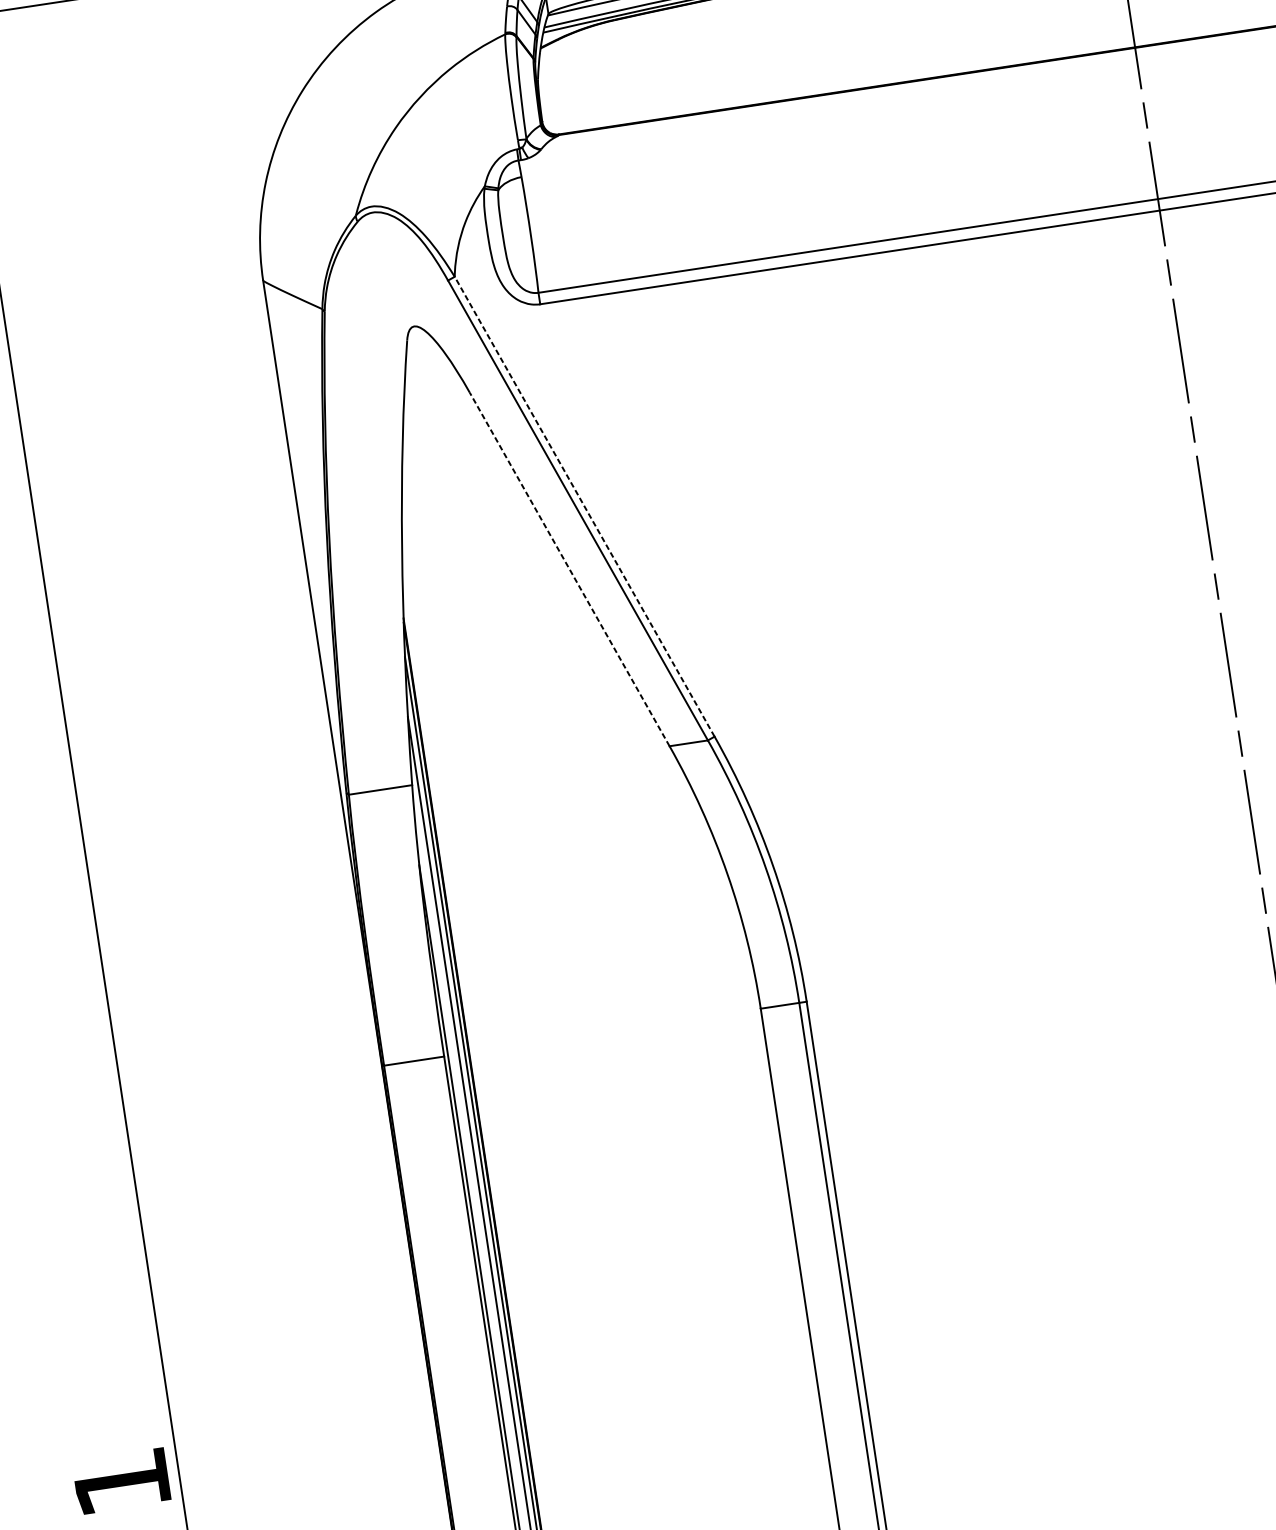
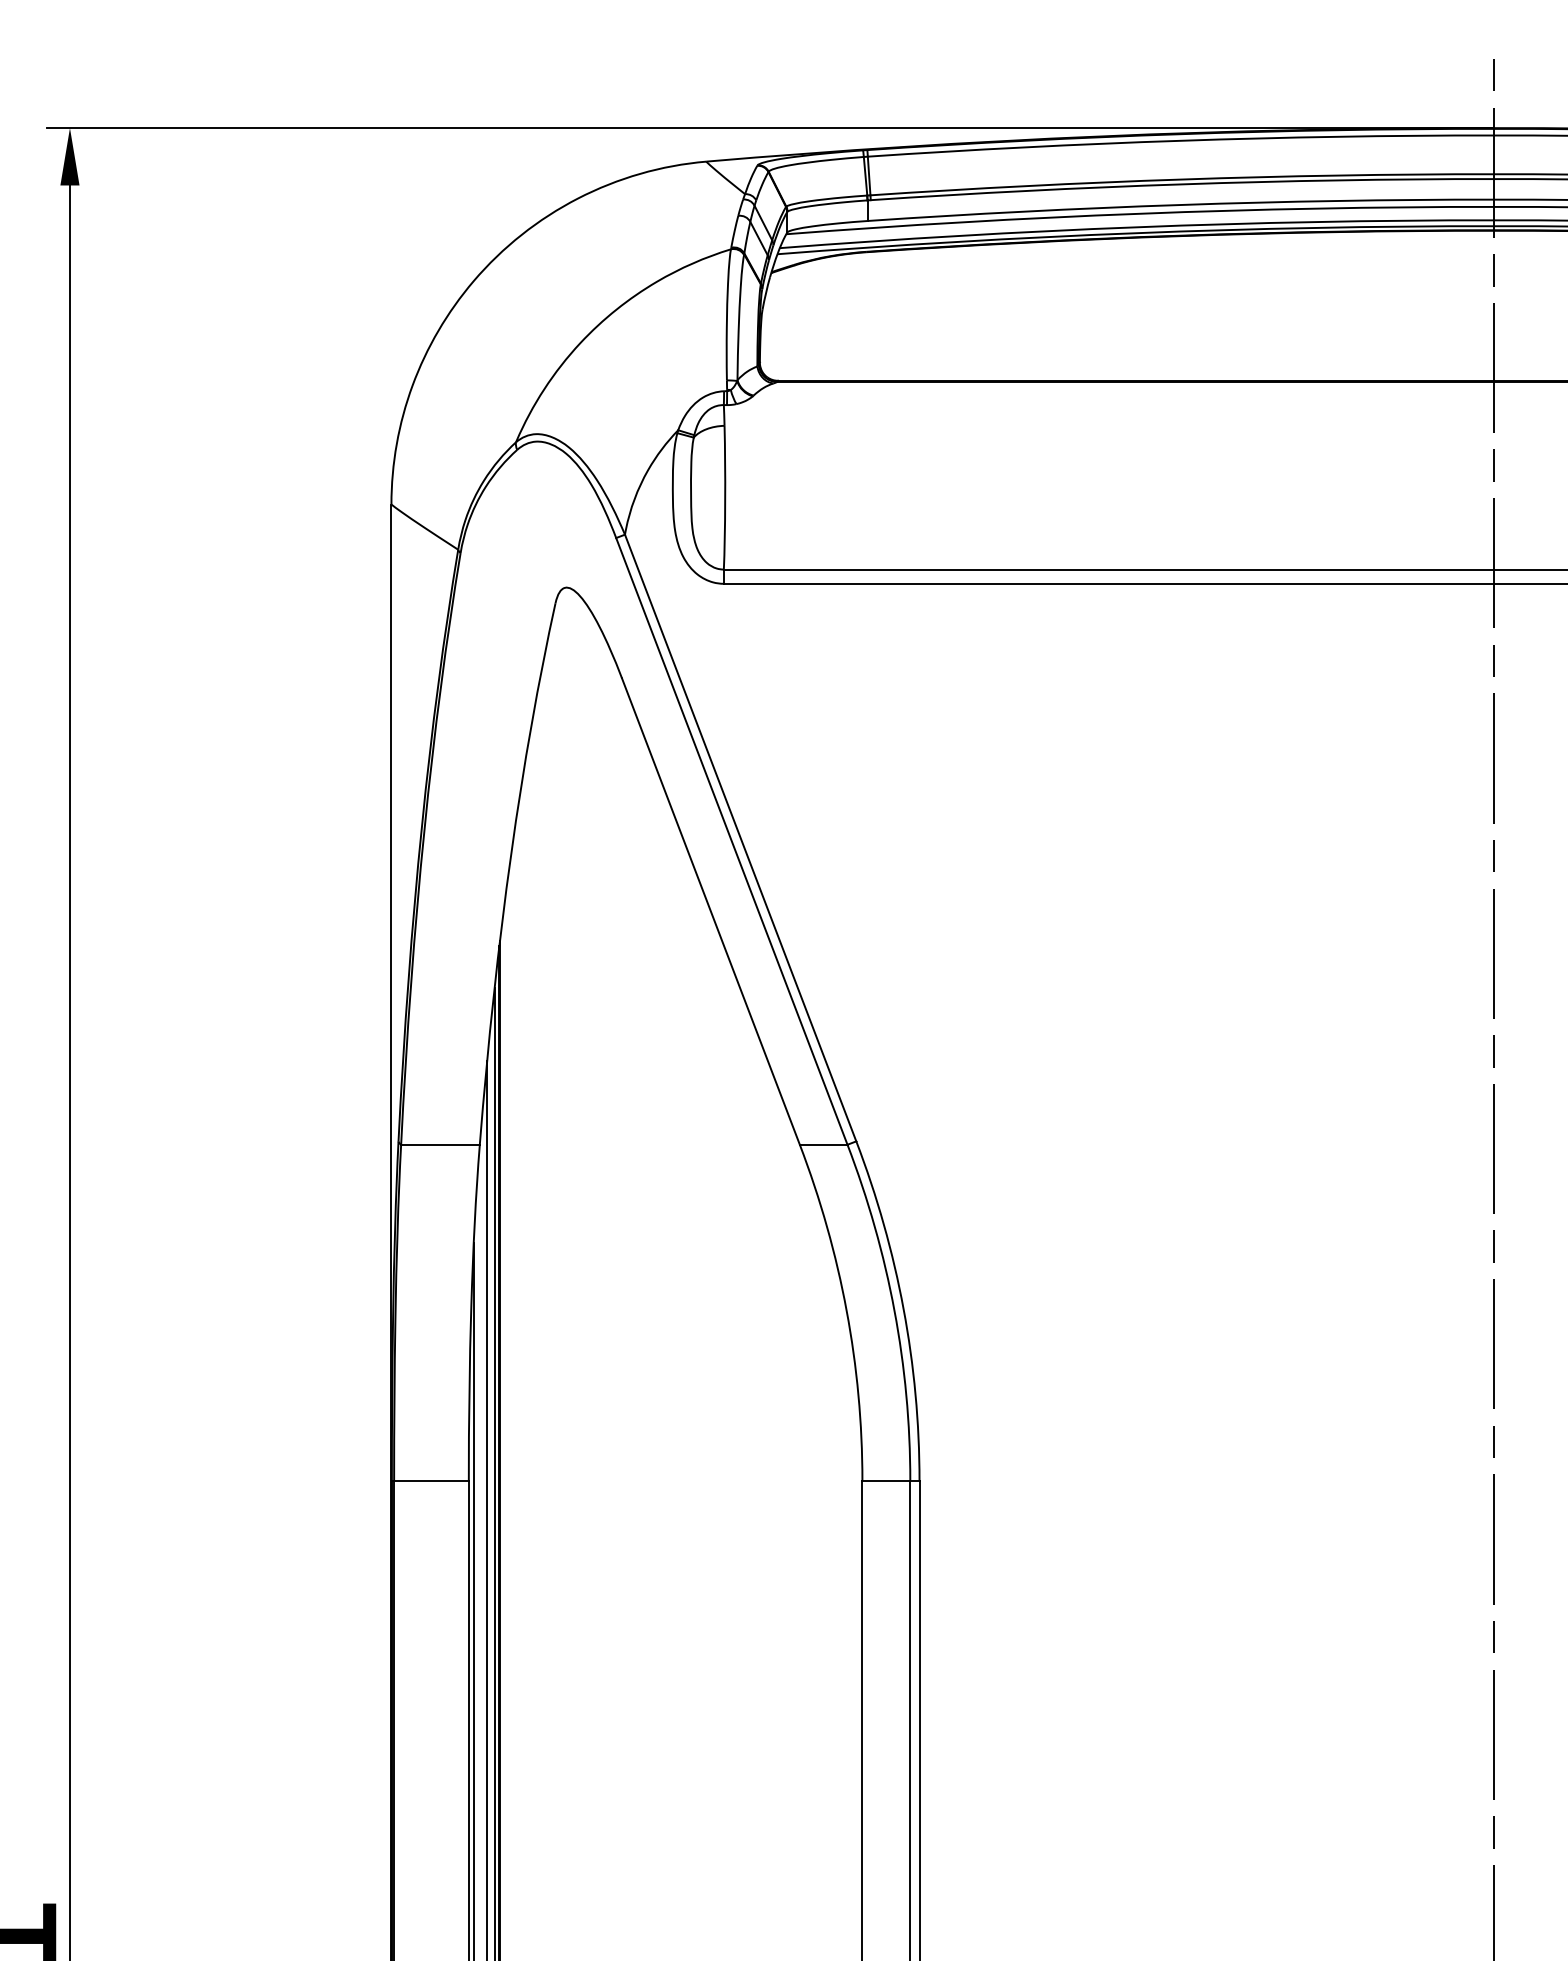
line: (584, 507) -> (740, 838), dashed -> solid
line: (569, 569) -> (710, 911), dashed -> solid

